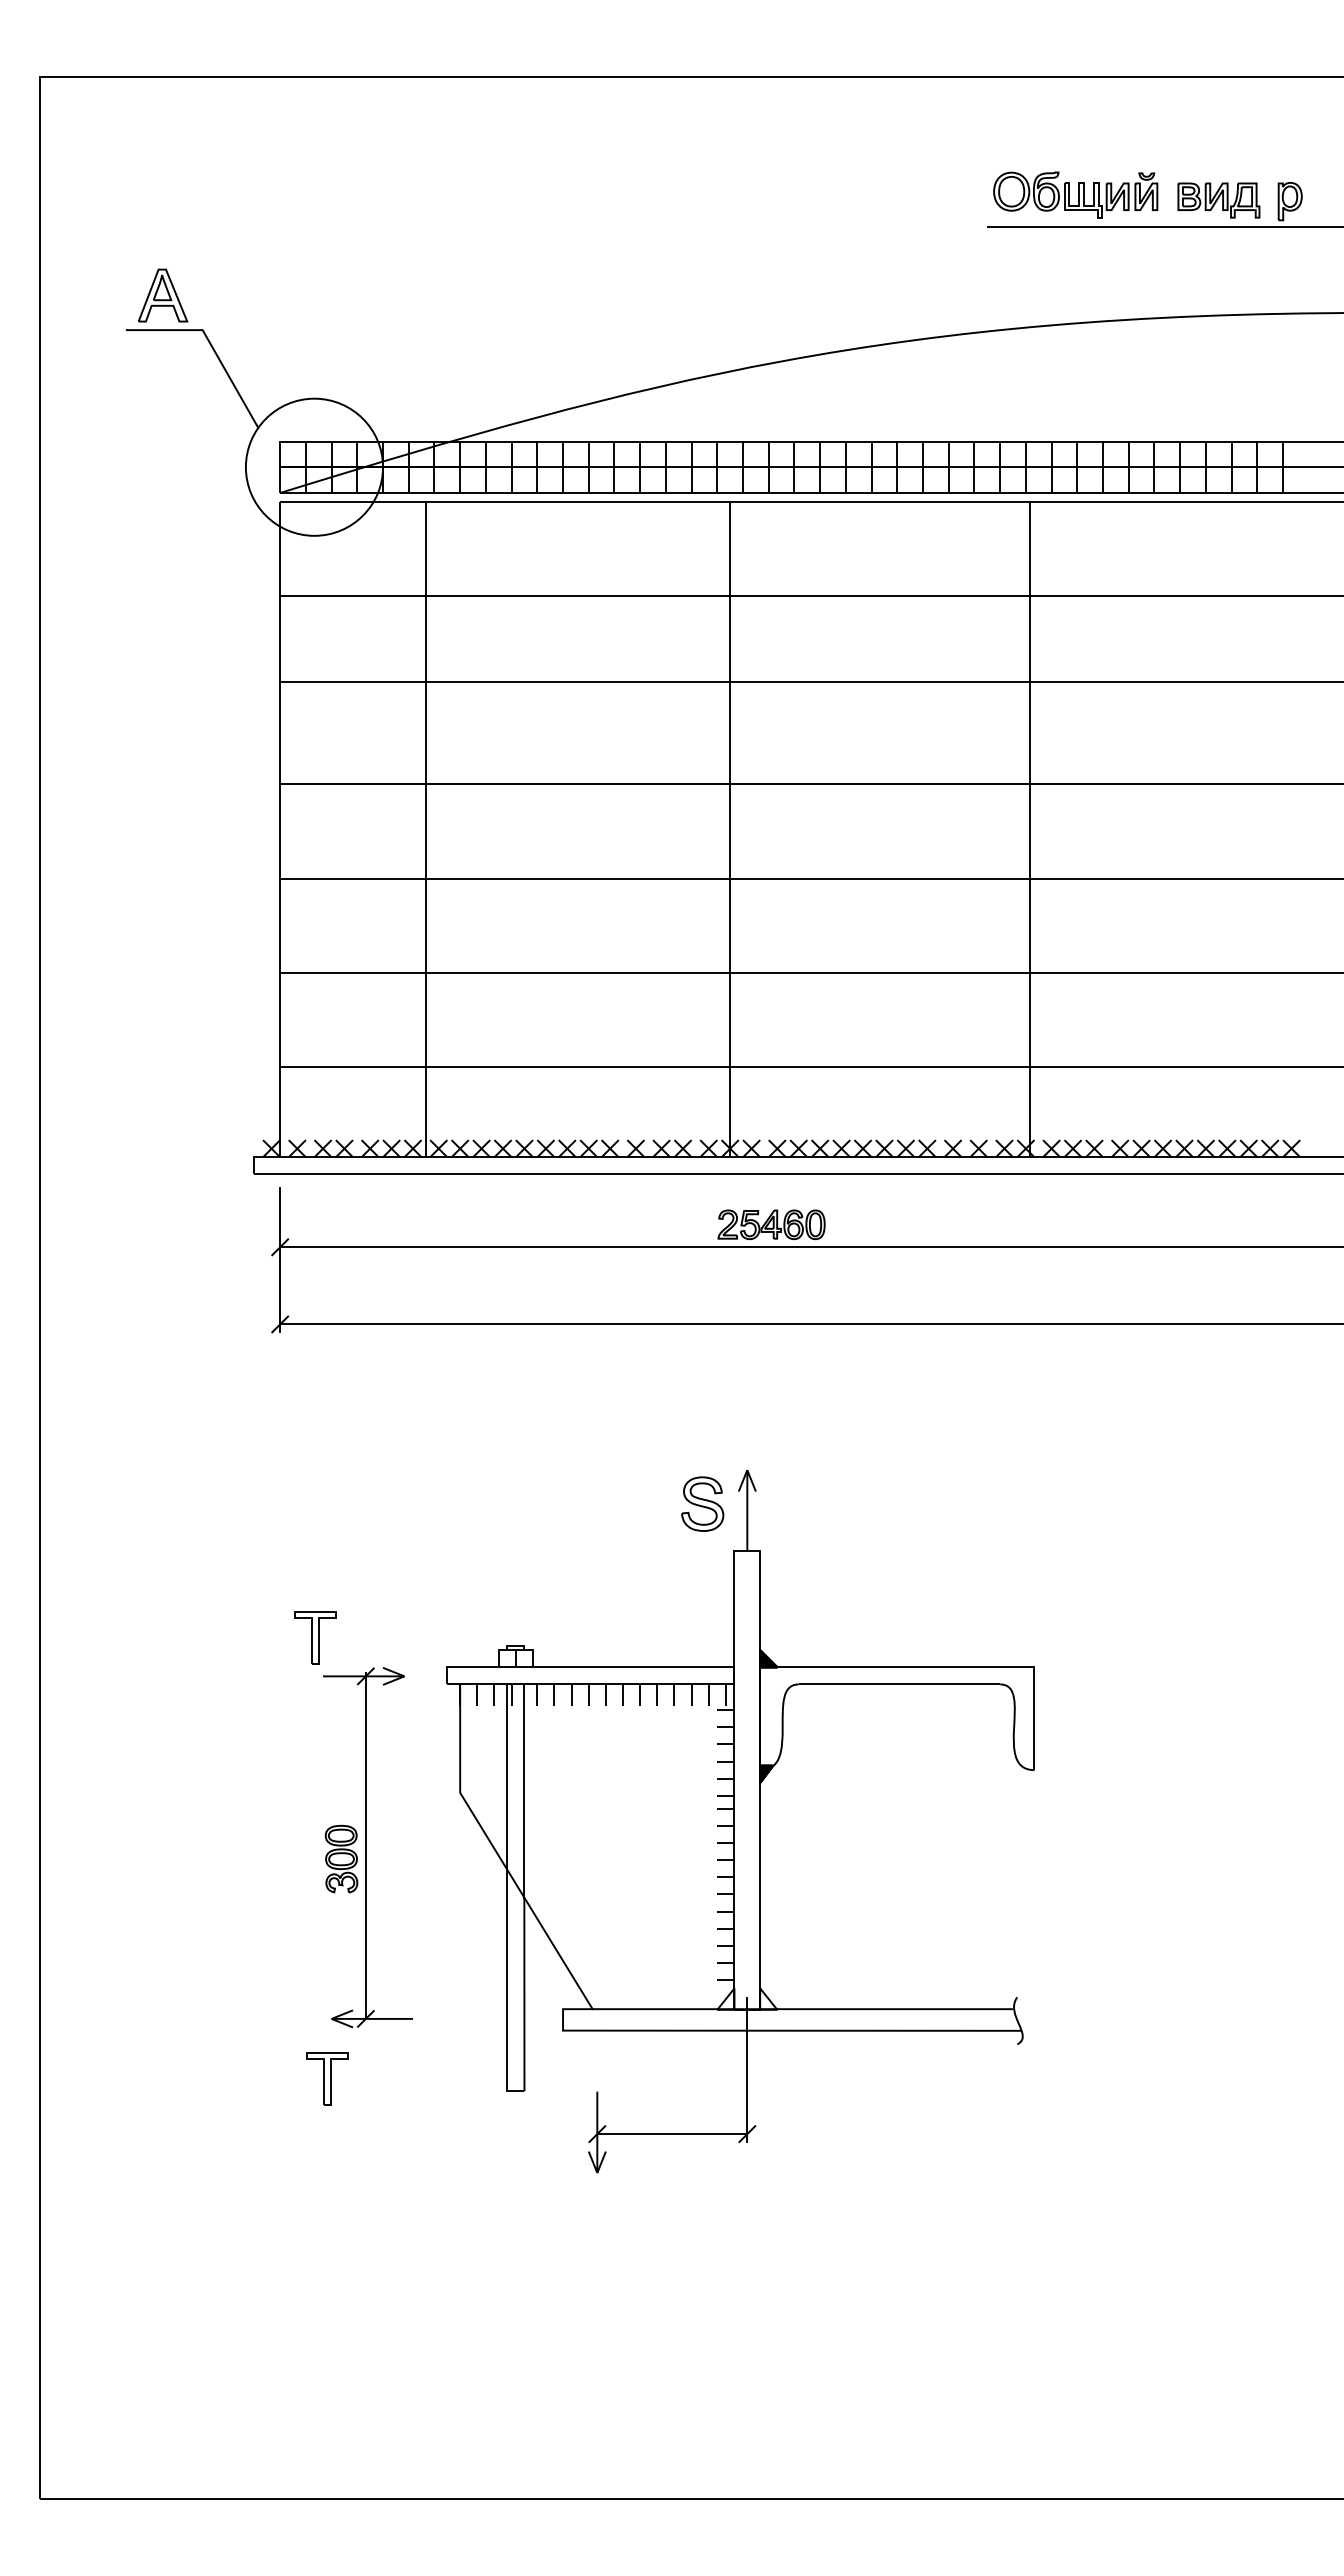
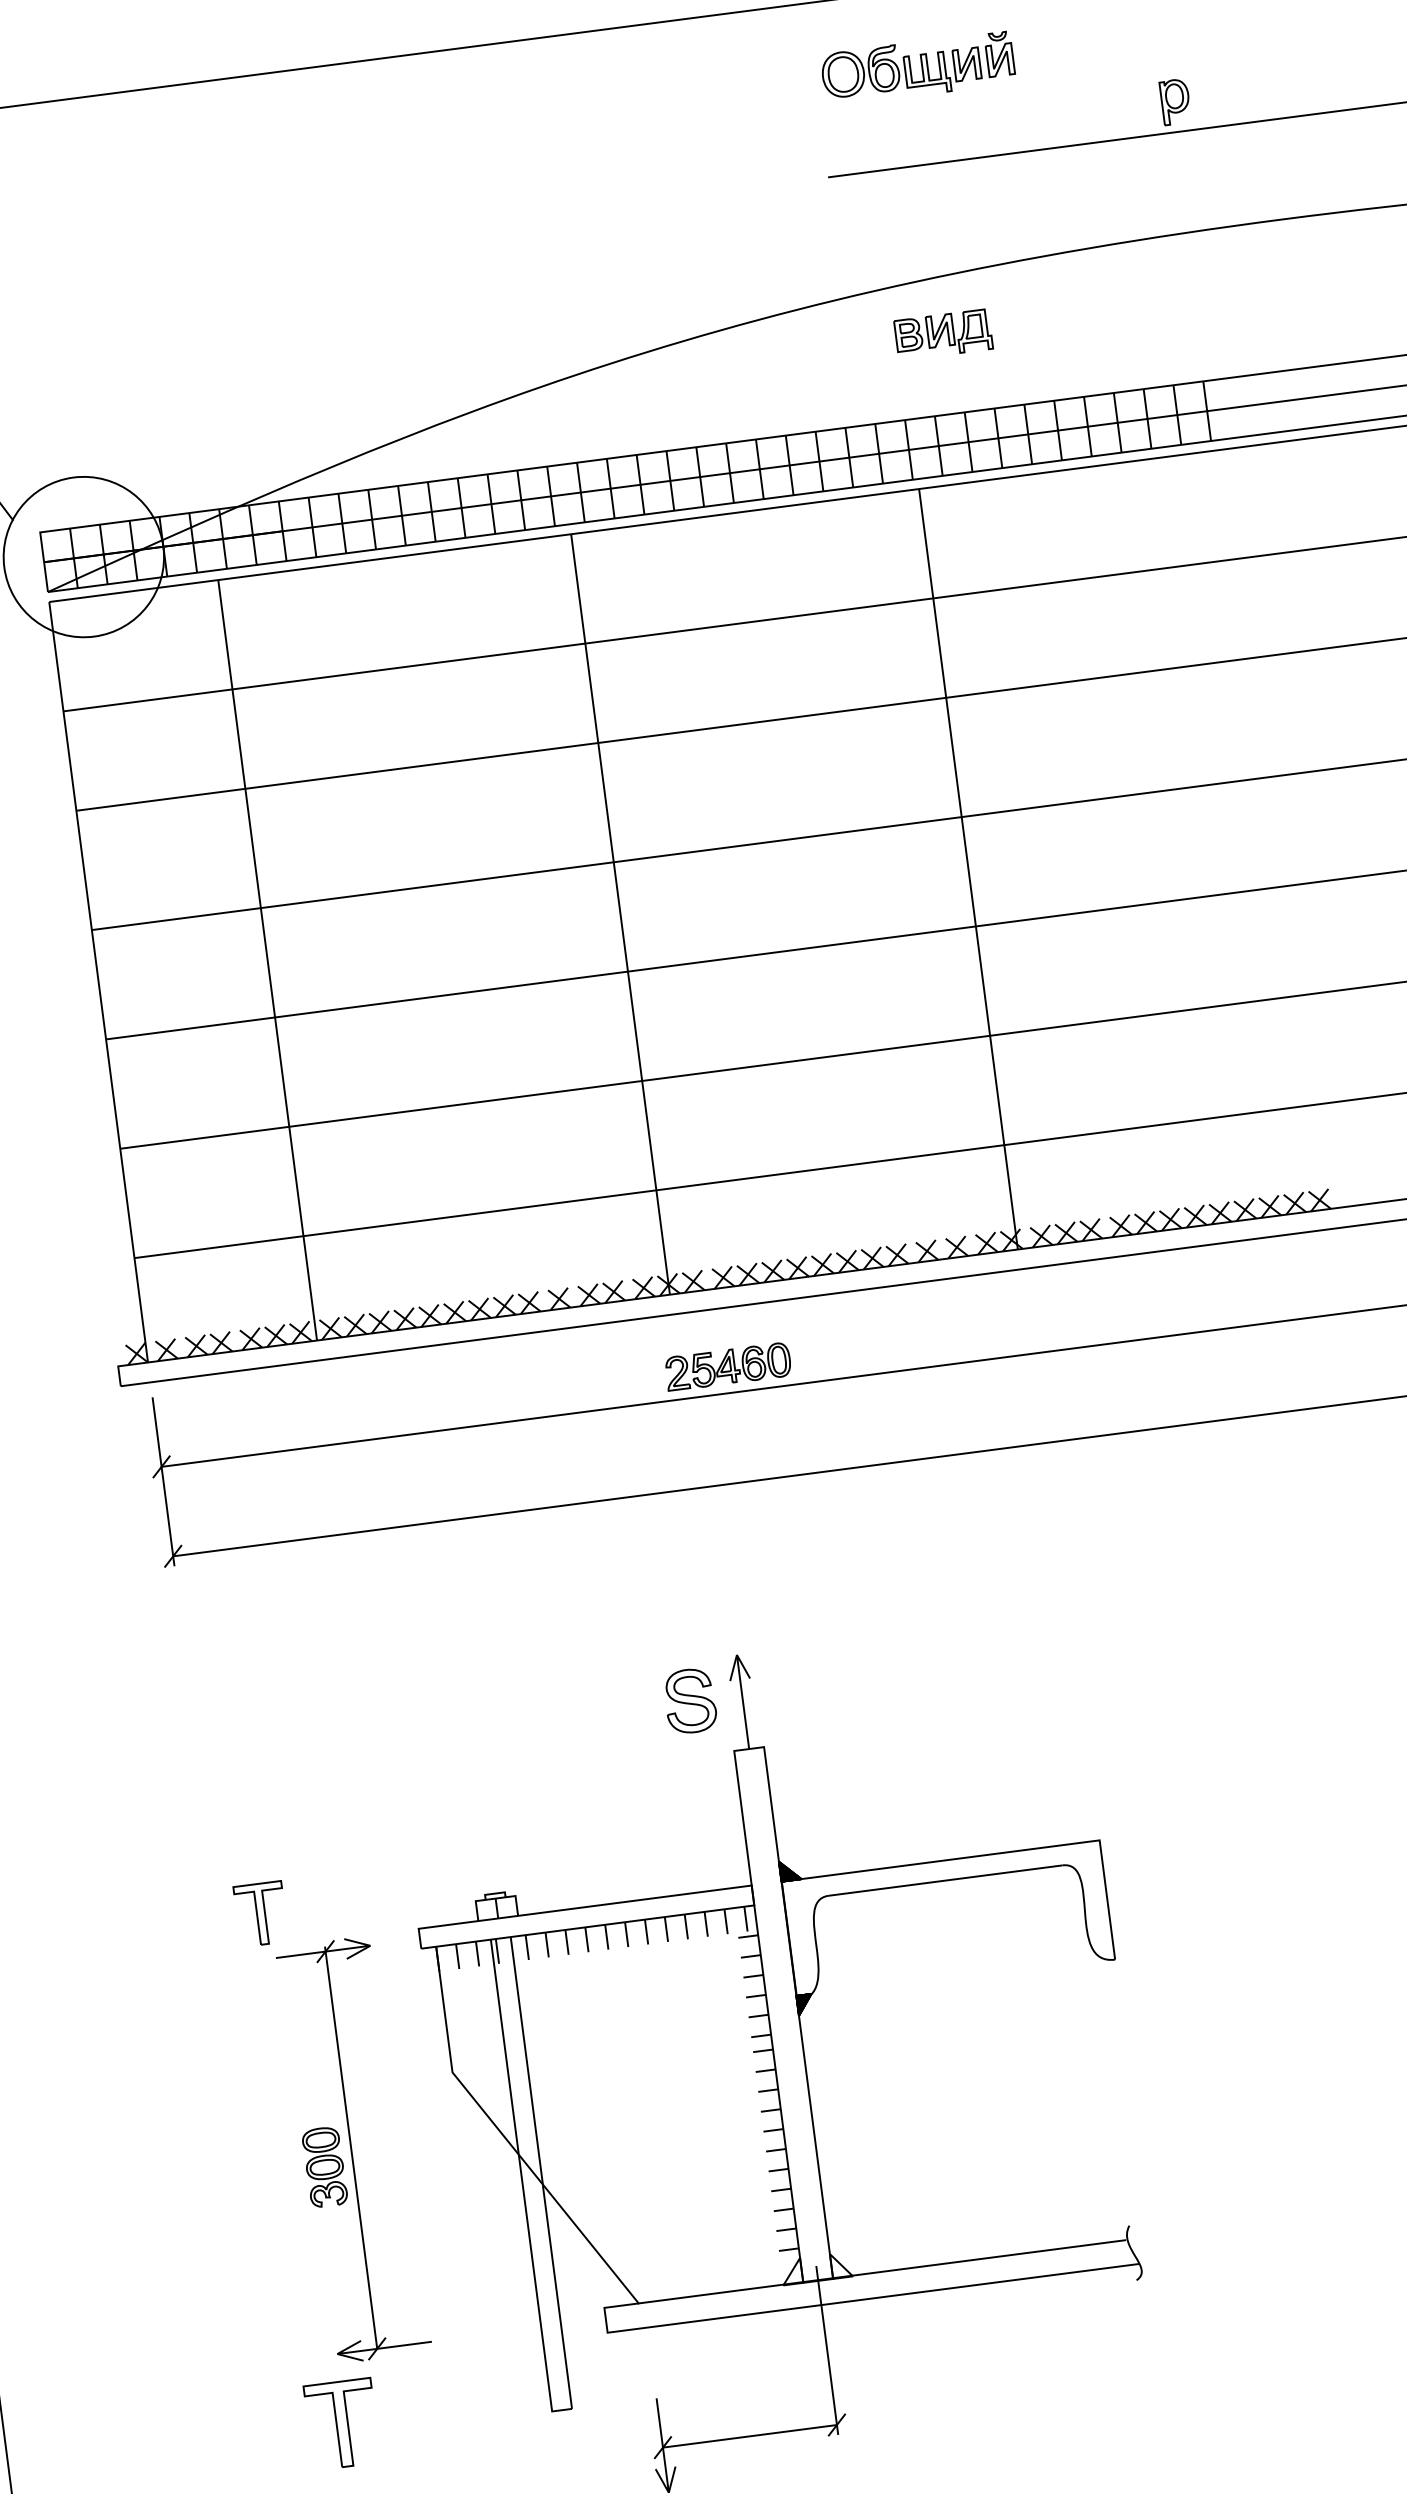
part: (1075, 194) -> (917, 68), moved
part: (1218, 200) -> (943, 334), moved
part: (327, 2078) -> (341, 2423), size x1.4

